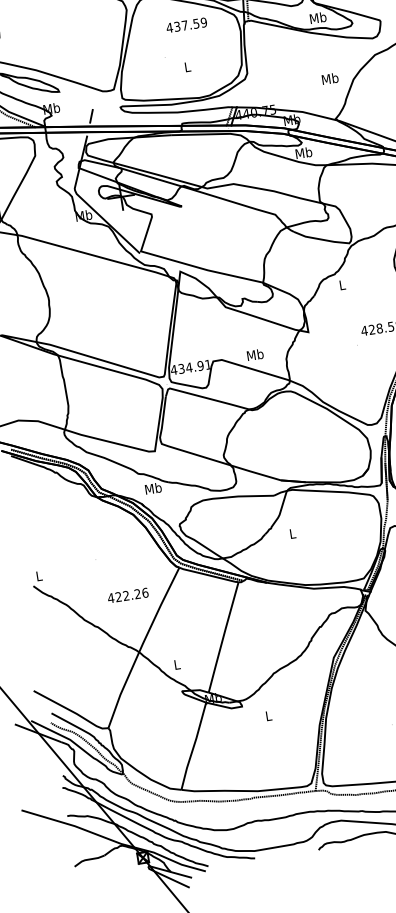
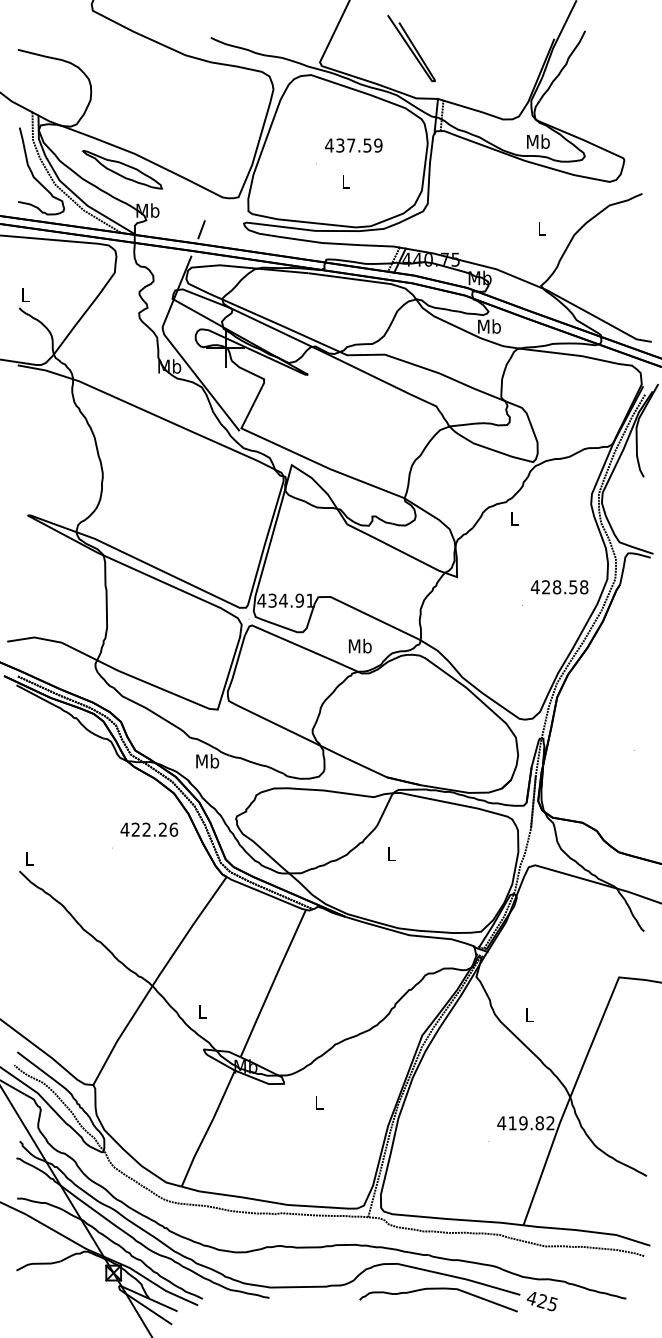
text: (186, 25) -> (353, 145), moved
text: (329, 78) -> (541, 228), Mb -> L
text: (255, 354) -> (360, 645), moved
text: (128, 595) -> (149, 829), moved

